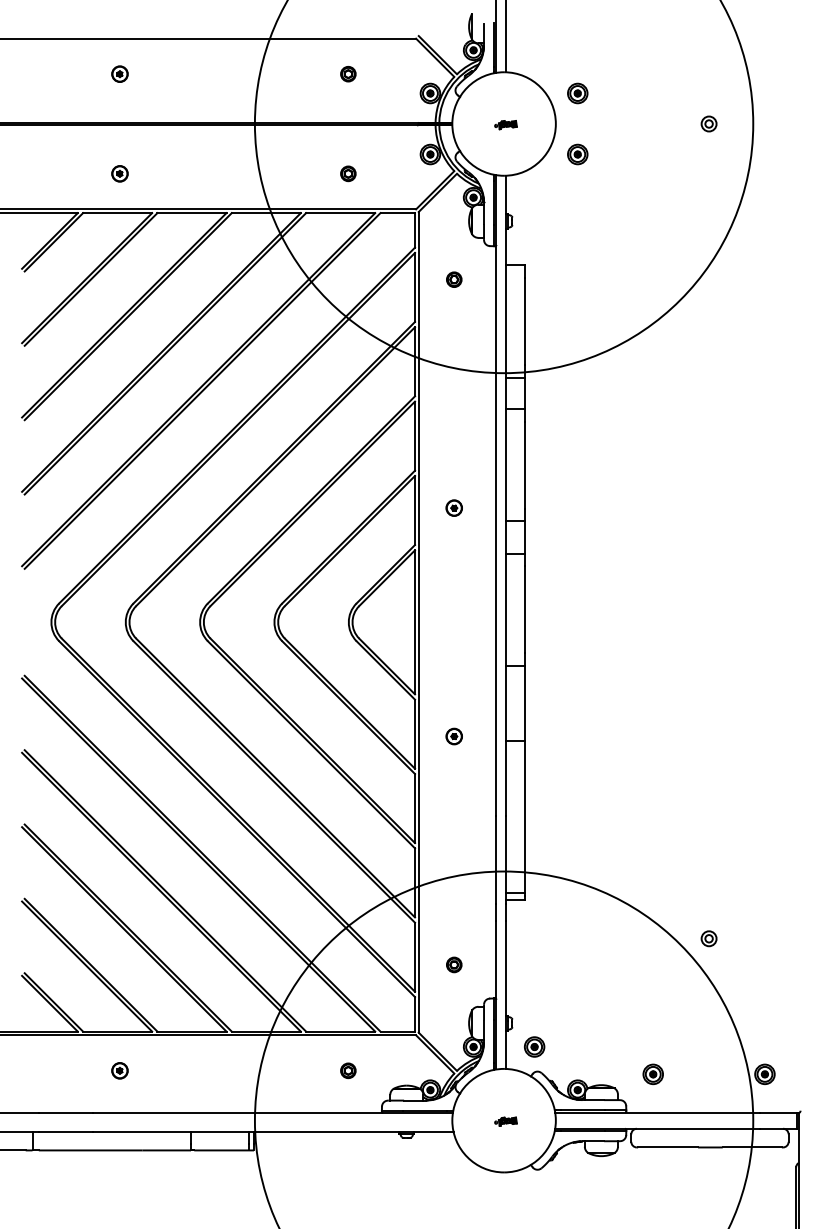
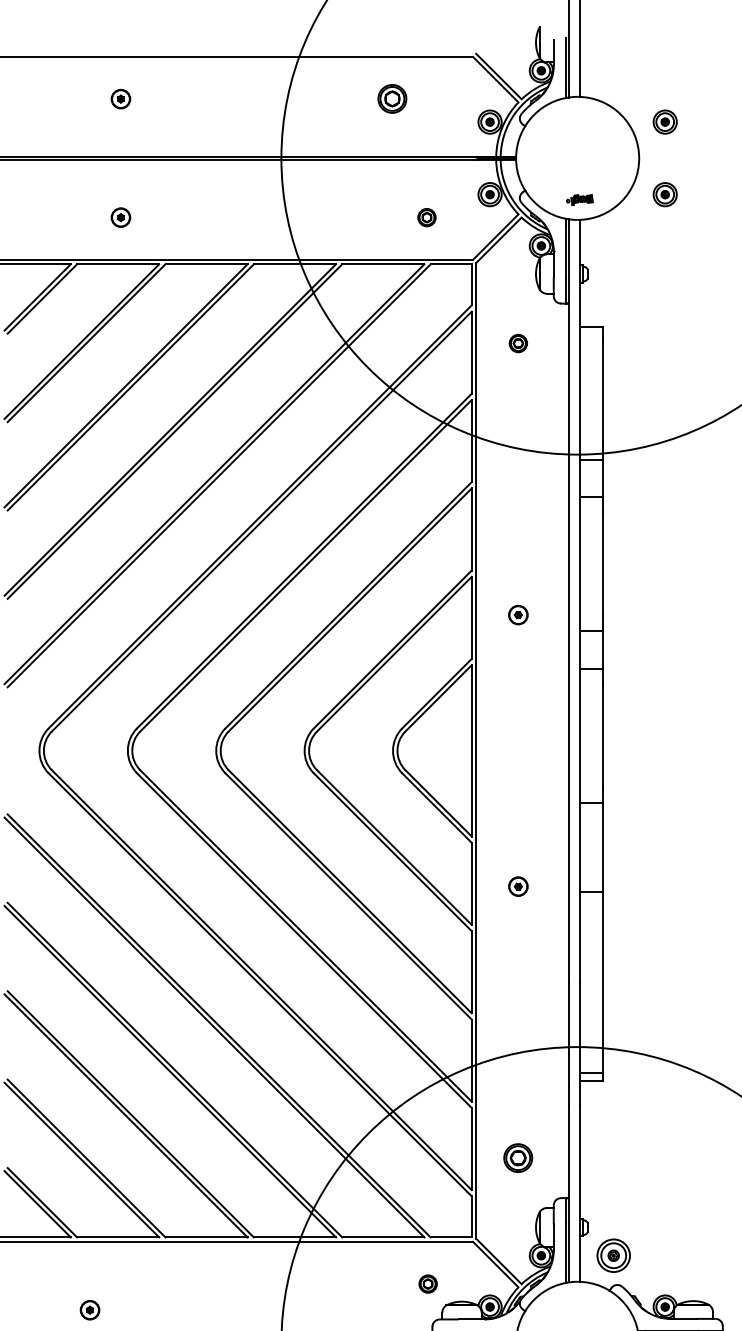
part: (348, 74) -> (392, 99), size x1.6
part: (505, 125) -> (579, 200), moved
part: (348, 173) -> (427, 217), moved
part: (454, 964) -> (518, 1157), size x1.6
part: (534, 1046) -> (613, 1255), size x1.4
part: (119, 1070) -> (89, 1309), moved
part: (348, 1070) -> (428, 1283), moved

